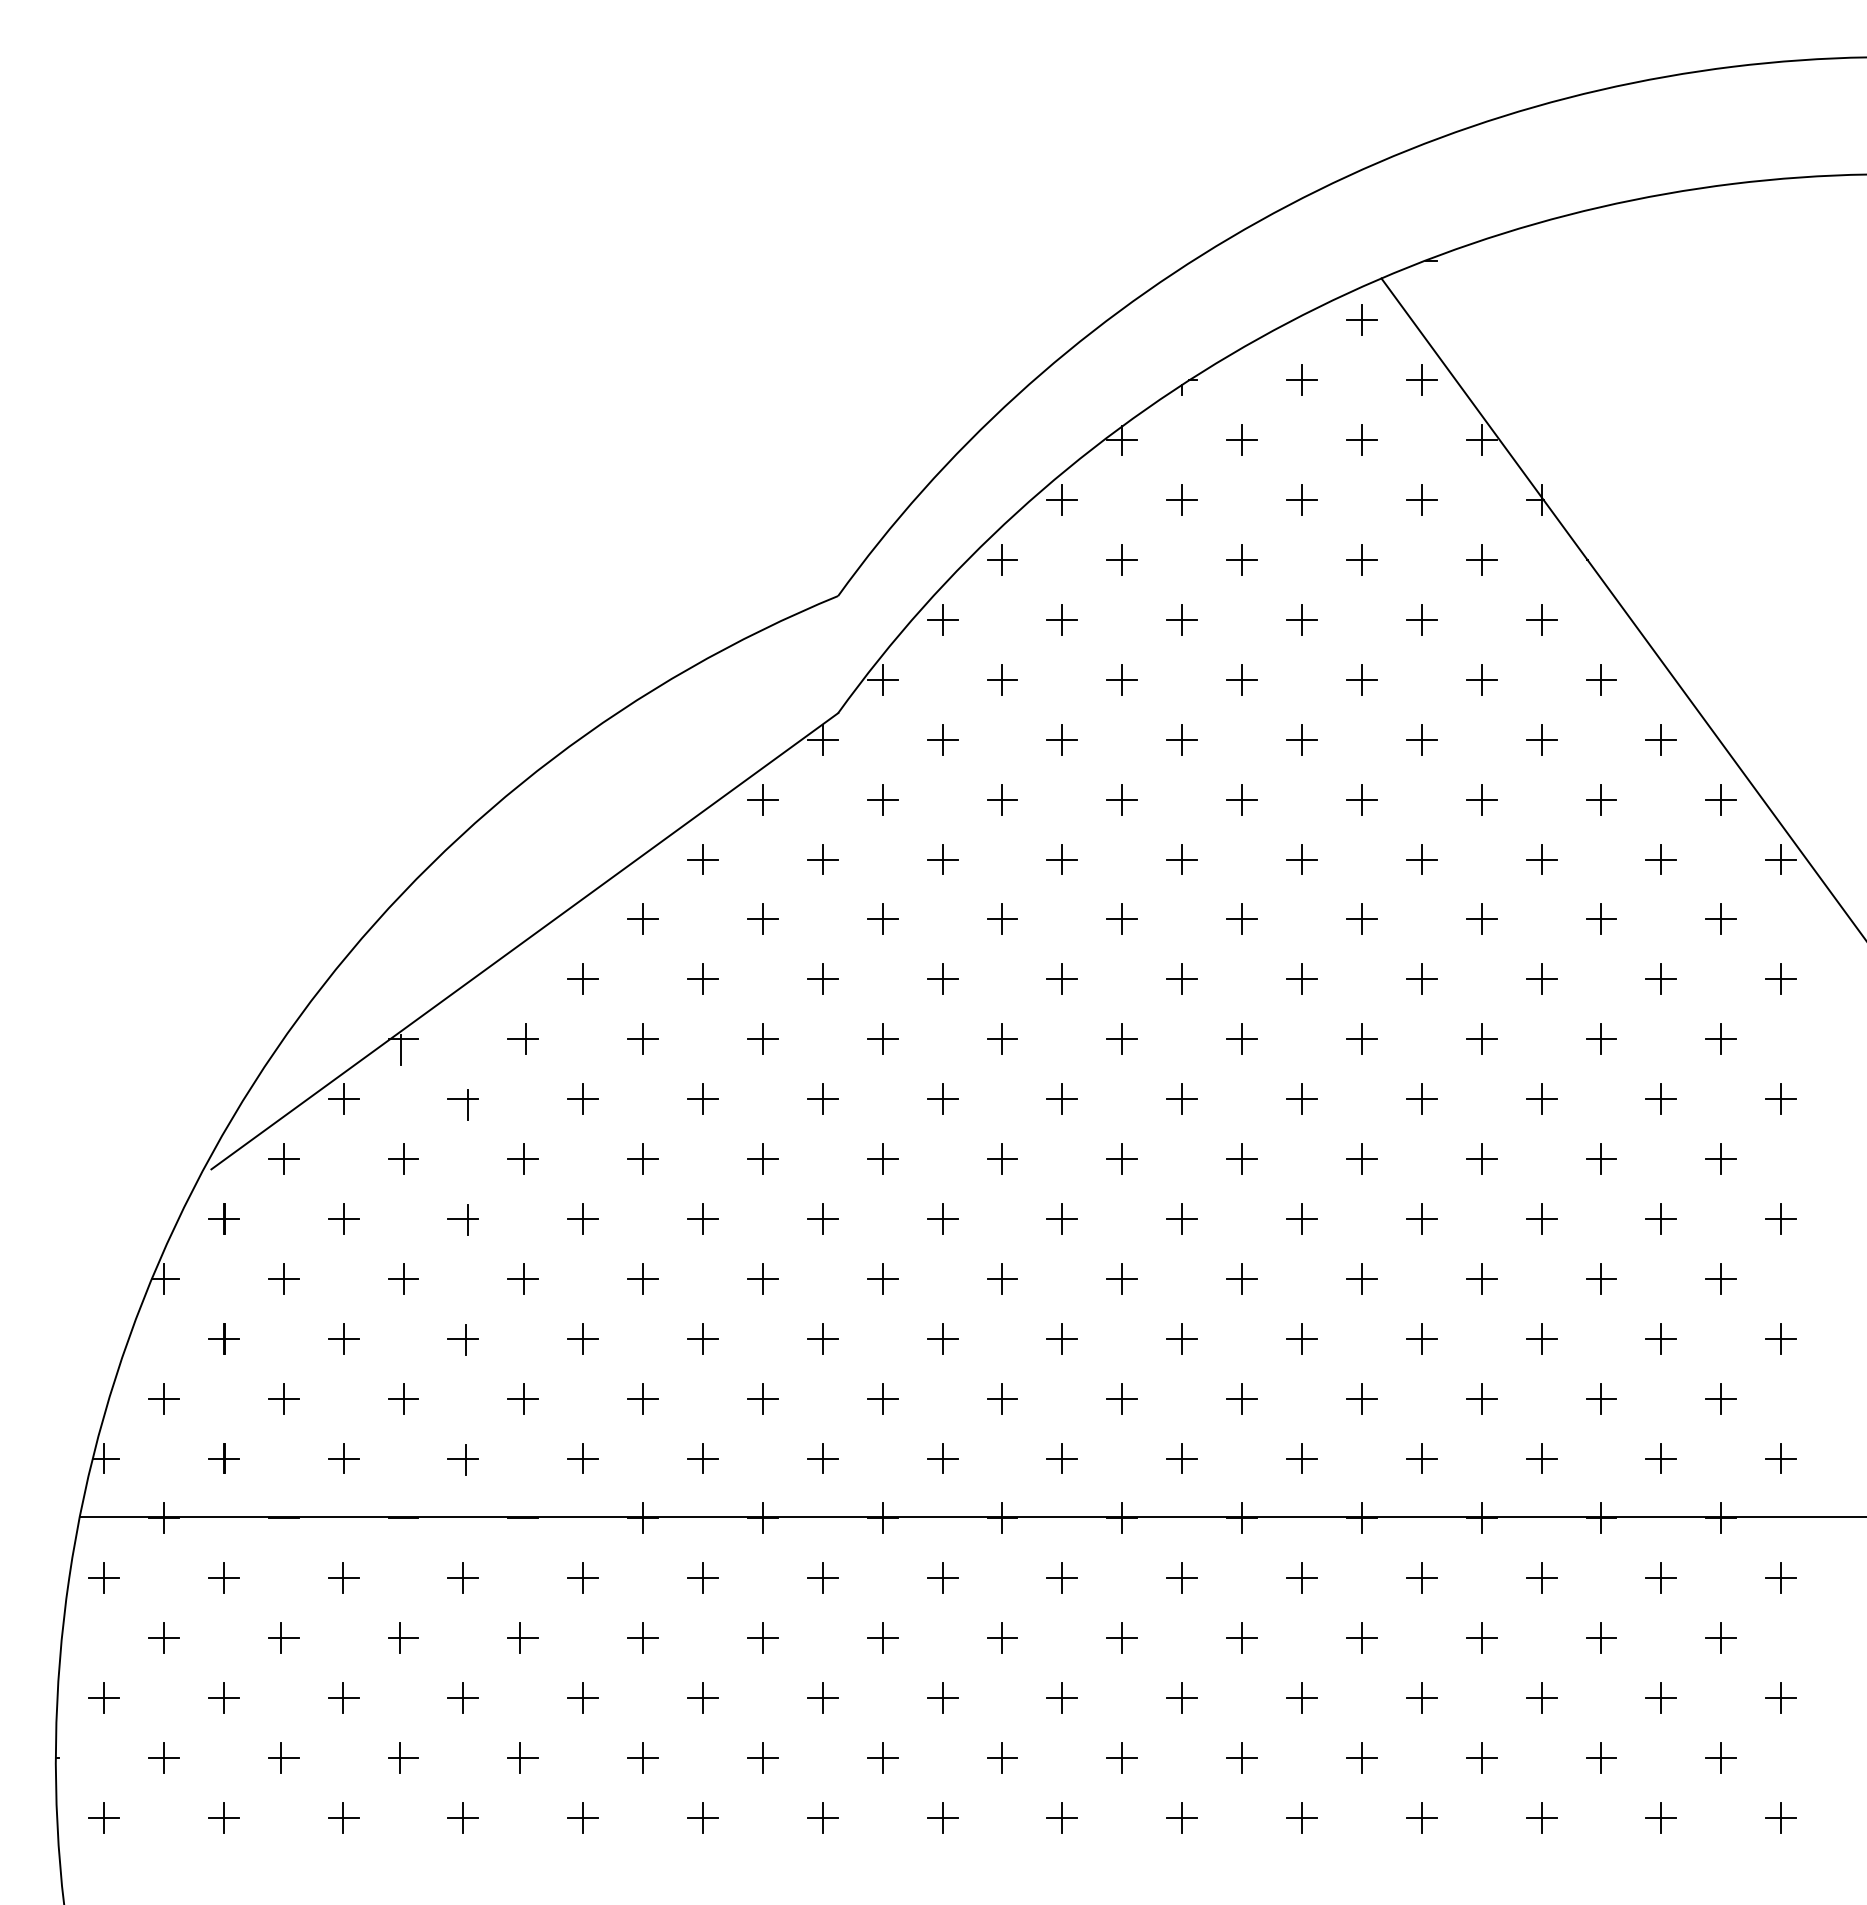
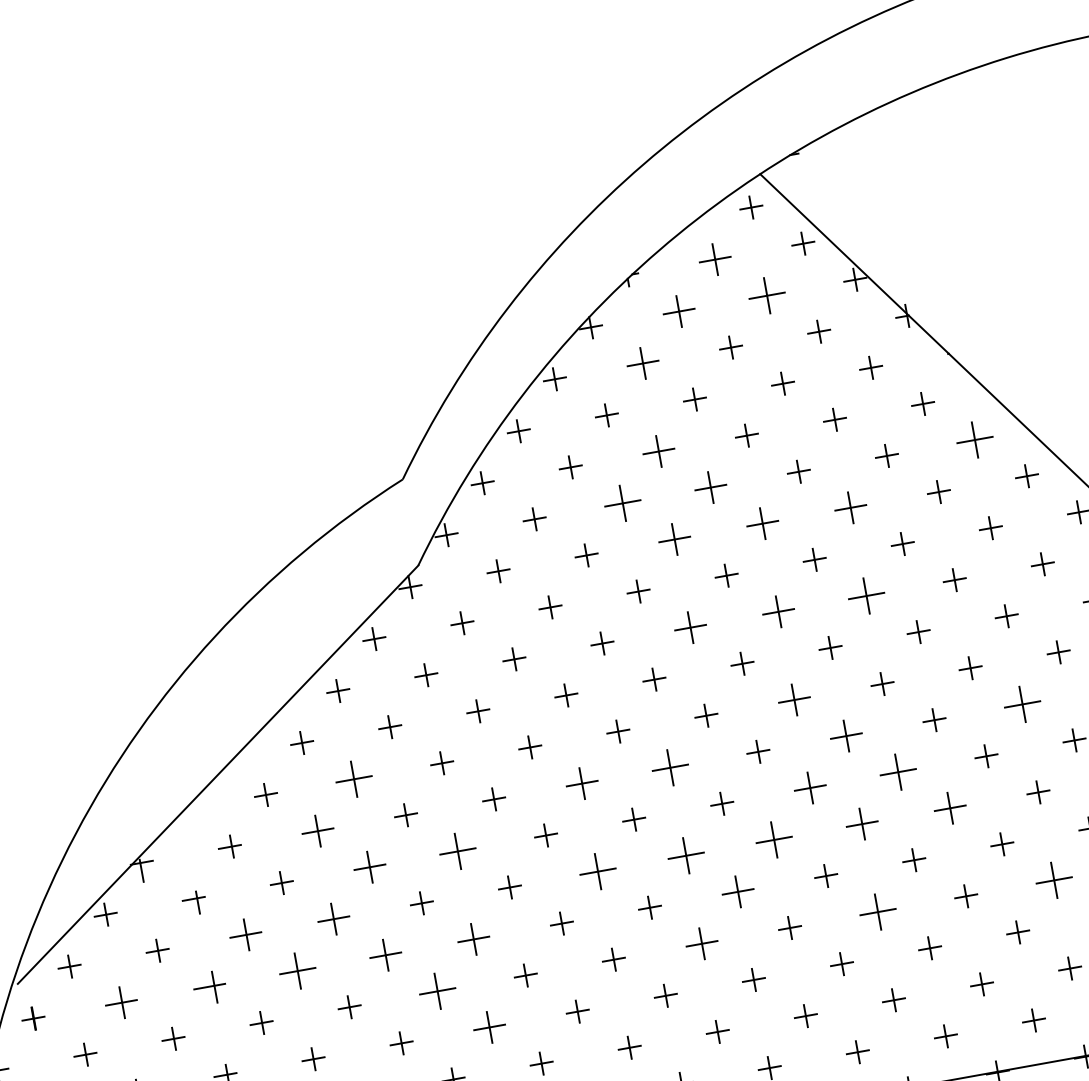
part: (1301, 379) -> (714, 258), size x1.4
part: (1241, 439) -> (678, 311), size x1.4
part: (1361, 439) -> (766, 295), size x1.6
part: (1181, 499) -> (642, 363), size x1.4
part: (1181, 619) -> (658, 451), size x1.4
part: (1121, 679) -> (622, 503), size x1.6
part: (1241, 679) -> (710, 487), size x1.4
part: (1601, 679) -> (975, 439), size x1.6
part: (1181, 739) -> (674, 539), size x1.4
part: (1301, 739) -> (762, 523), size x1.4
part: (1421, 739) -> (850, 507), size x1.4
part: (1181, 859) -> (690, 627), size x1.4
part: (1301, 859) -> (778, 611), size x1.4
part: (1421, 859) -> (866, 596), size x1.6
part: (702, 978) -> (353, 778), size x1.6
part: (1301, 978) -> (794, 699), size x1.4
part: (642, 1038) -> (317, 830), size x1.4
part: (1002, 1038) -> (582, 783), size x1.4
part: (1121, 1038) -> (669, 767), size x1.6
part: (1361, 1038) -> (846, 735), size x1.4
part: (1601, 1038) -> (1022, 703), size x1.6
part: (702, 1098) -> (369, 866), size x1.4
part: (822, 1098) -> (457, 850), size x1.6
part: (1301, 1098) -> (809, 787), size x1.4
part: (1421, 1098) -> (898, 771), size x1.6
part: (522, 1158) -> (245, 934), size x1.4
part: (642, 1158) -> (333, 918), size x1.4
part: (1002, 1158) -> (598, 871), size x1.6
part: (1121, 1158) -> (685, 855), size x1.6
part: (1241, 1158) -> (773, 839), size x1.6
part: (1361, 1158) -> (861, 823), size x1.4
part: (1481, 1158) -> (950, 807), size x1.4
part: (343, 1218) -> (121, 1002), size x1.4
part: (582, 1218) -> (297, 970), size x1.6
part: (702, 1218) -> (385, 955), size x1.4
part: (822, 1218) -> (473, 939), size x1.4
part: (1181, 1218) -> (737, 891), size x1.4
part: (462, 1219) -> (209, 987), size x1.4
part: (762, 1278) -> (437, 991), size x1.6
part: (1121, 1278) -> (701, 943), size x1.4
part: (1361, 1278) -> (877, 911), size x1.6
part: (1601, 1278) -> (1054, 880), size x1.6
part: (822, 1338) -> (489, 1027), size x1.4

